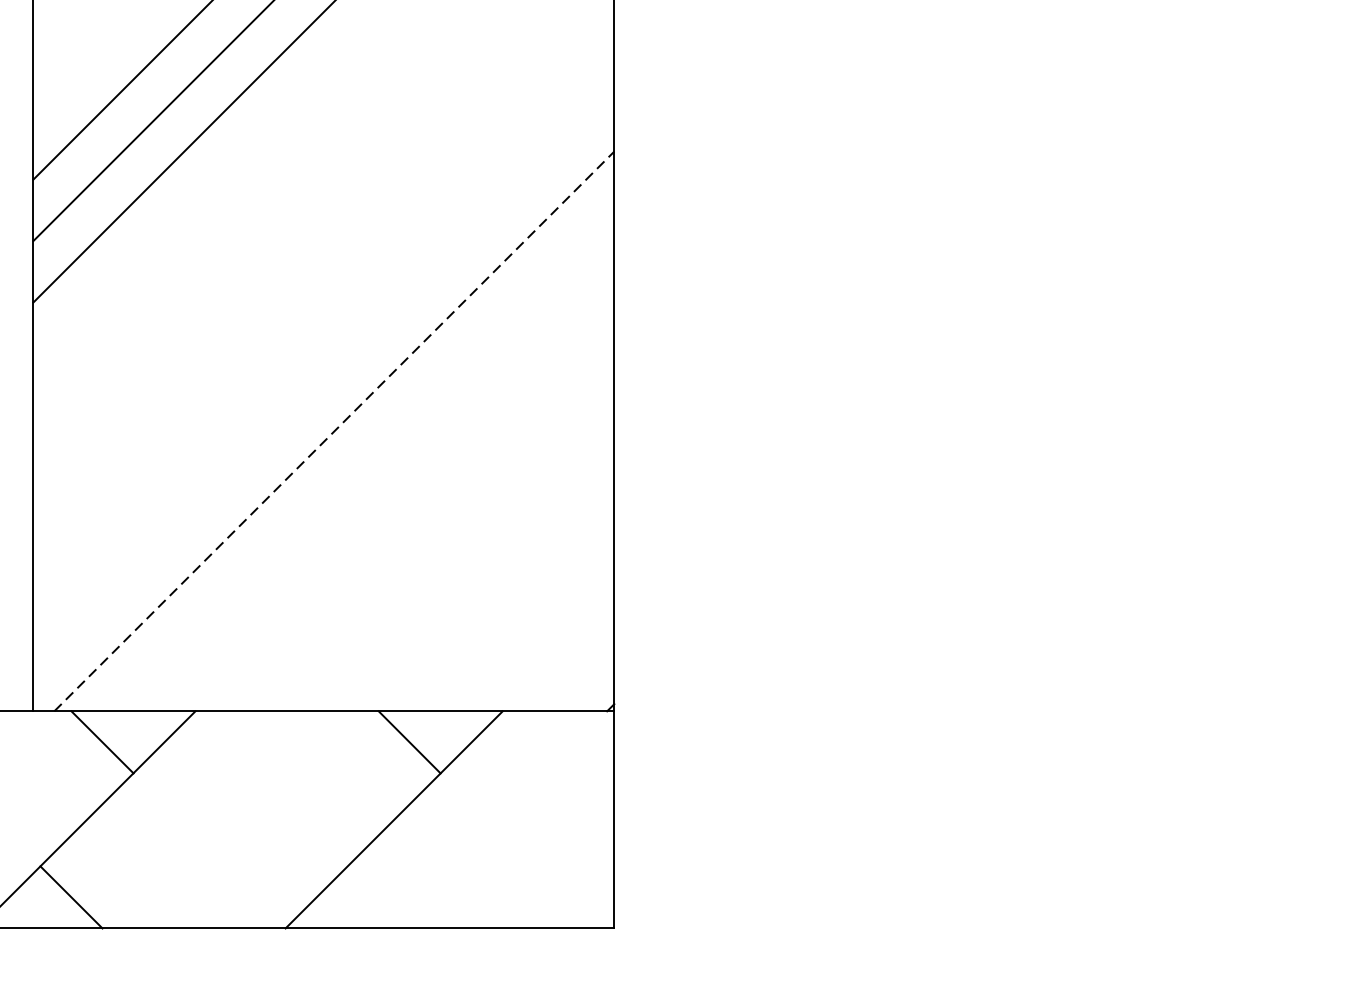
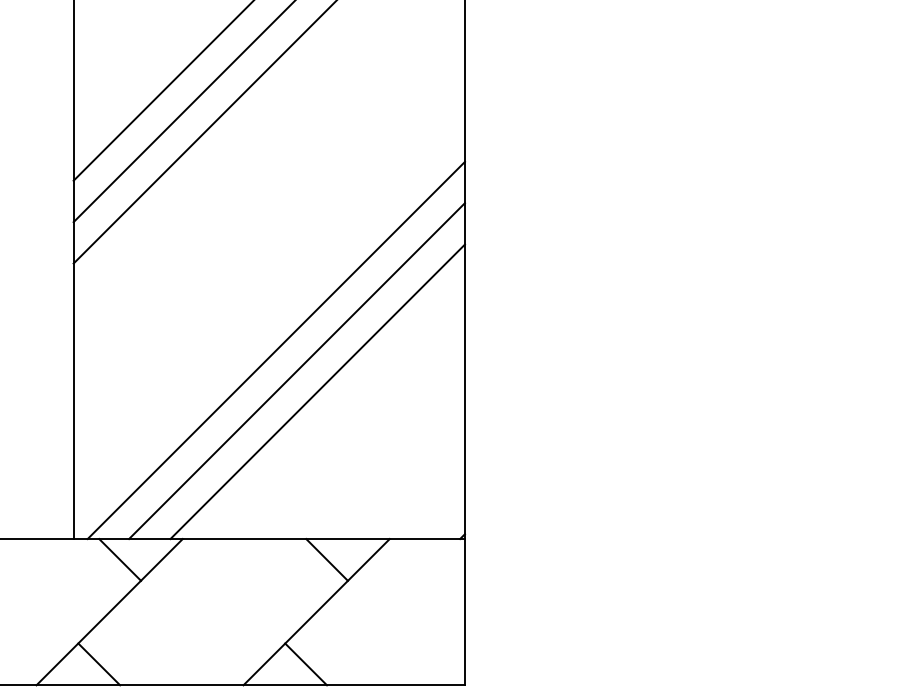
line: (334, 431) -> (276, 350), dashed -> solid
line: (364, 462) -> (296, 371), added
line: (395, 492) -> (317, 391), added
line: (379, 897) -> (306, 664), added

